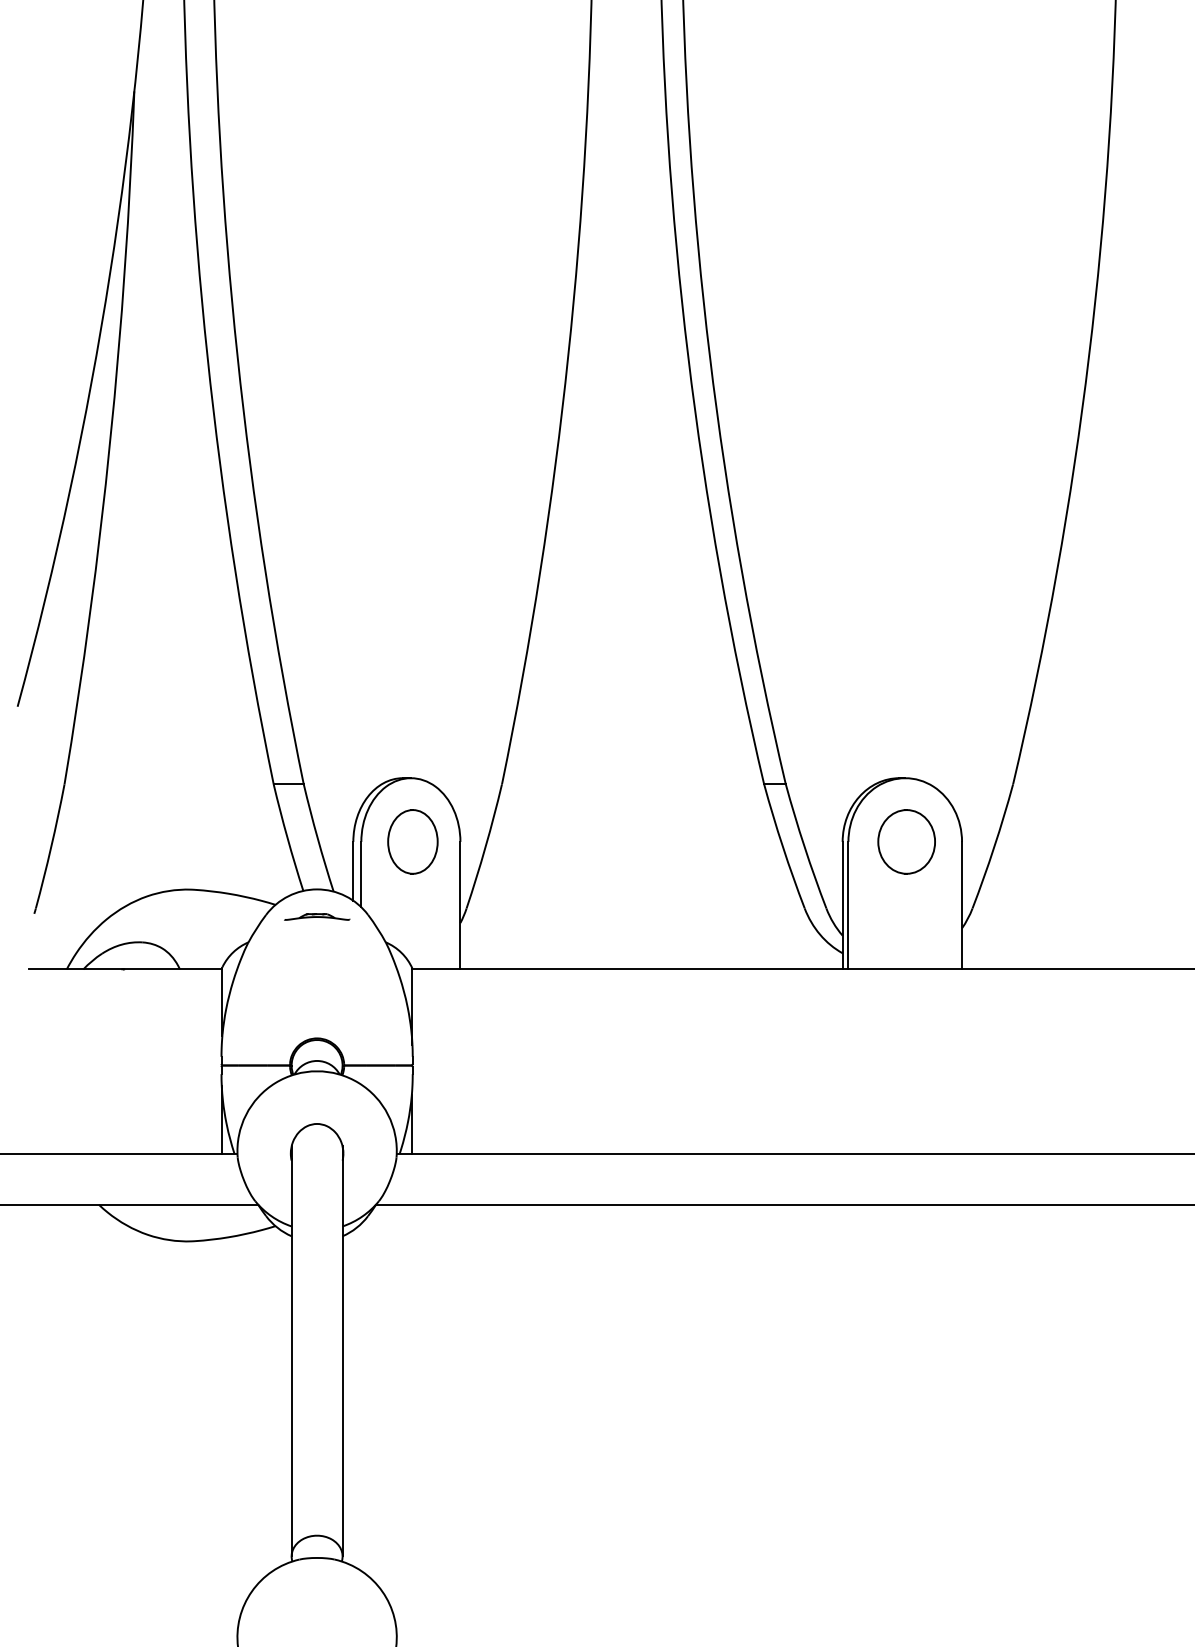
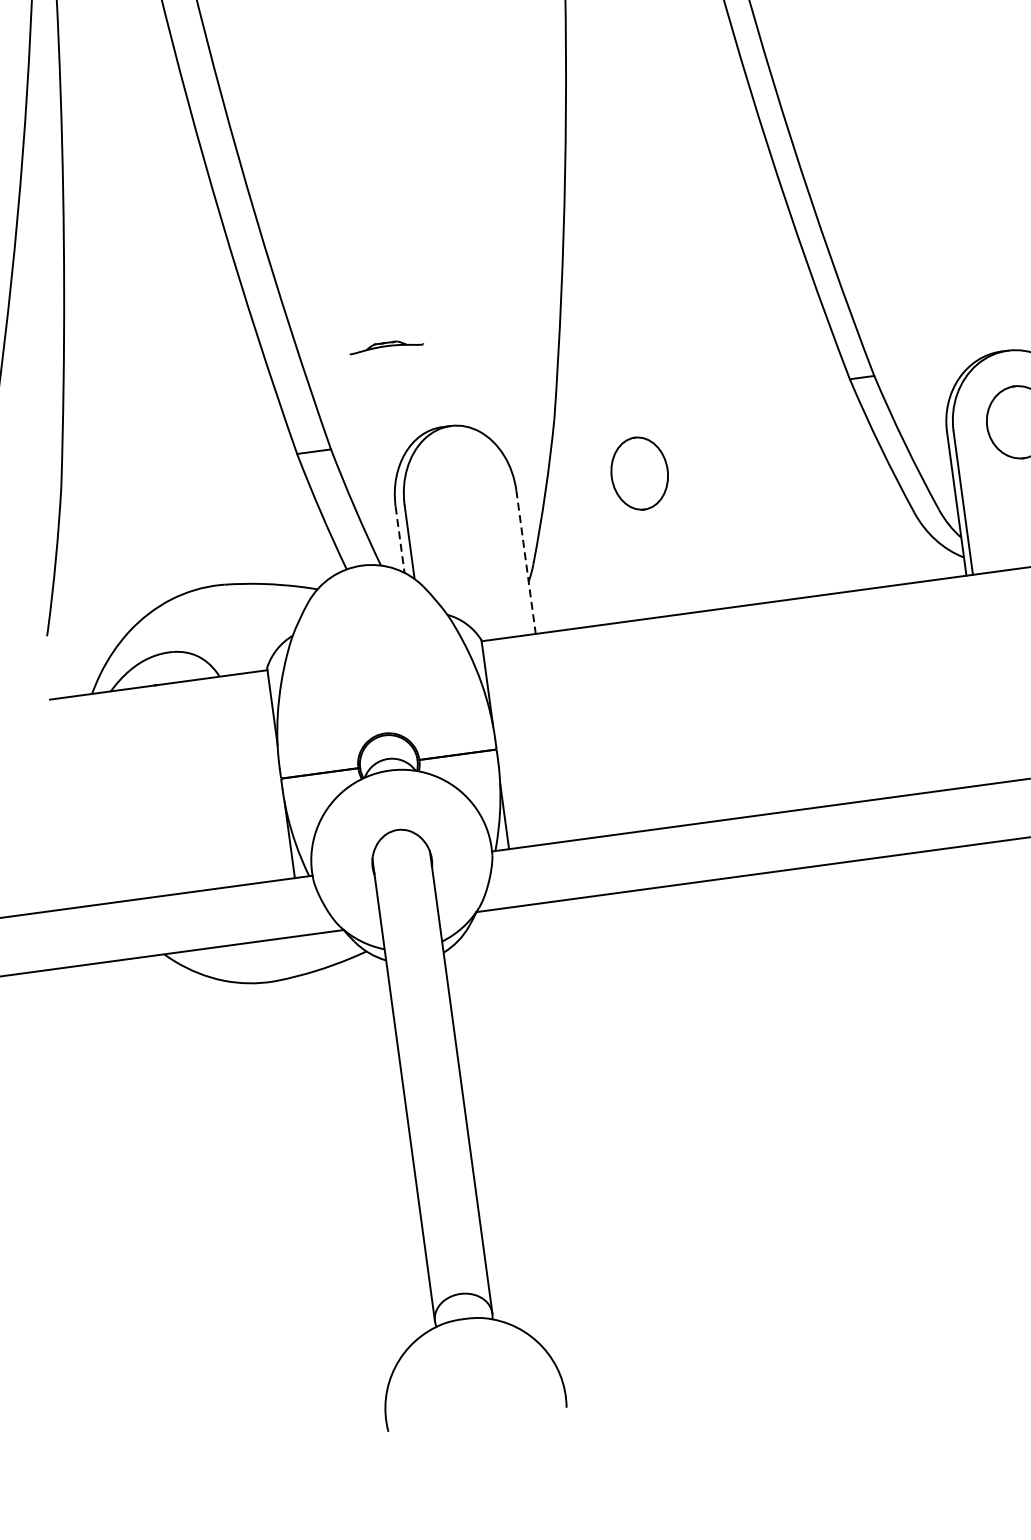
part: (412, 841) -> (639, 473), moved
line: (353, 871) -> (400, 539), solid -> dashed
line: (460, 905) -> (526, 561), solid -> dashed
part: (317, 916) -> (386, 345), moved

